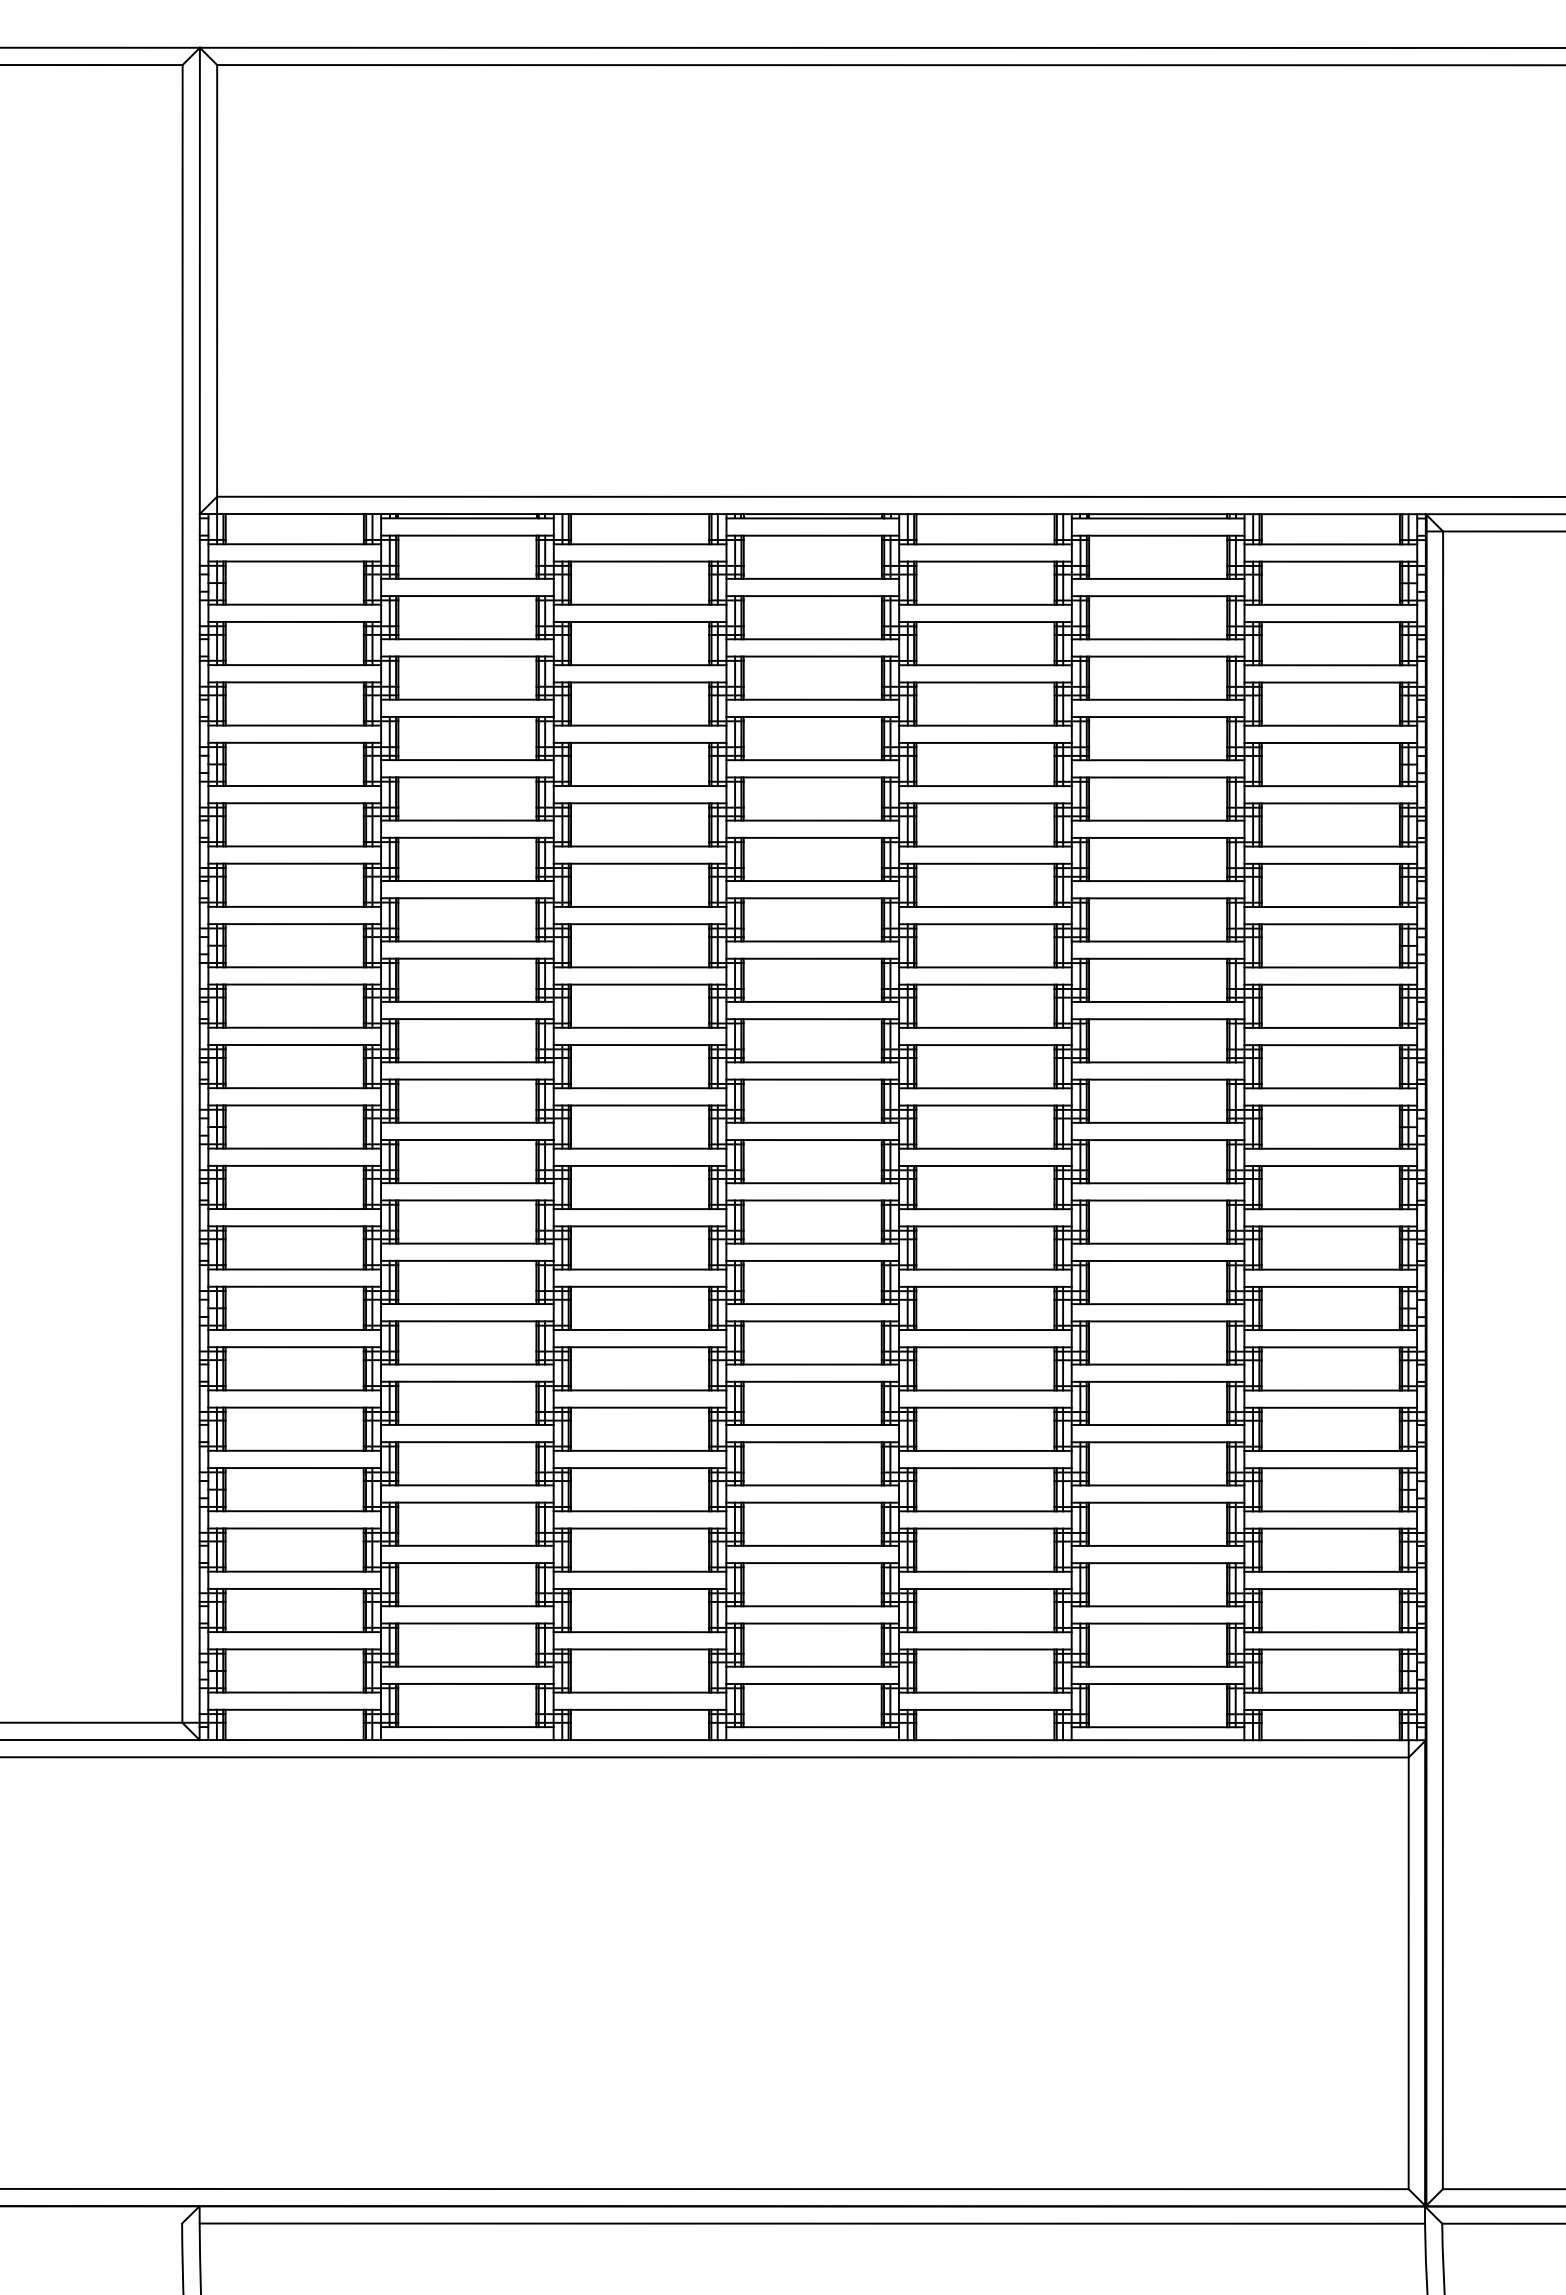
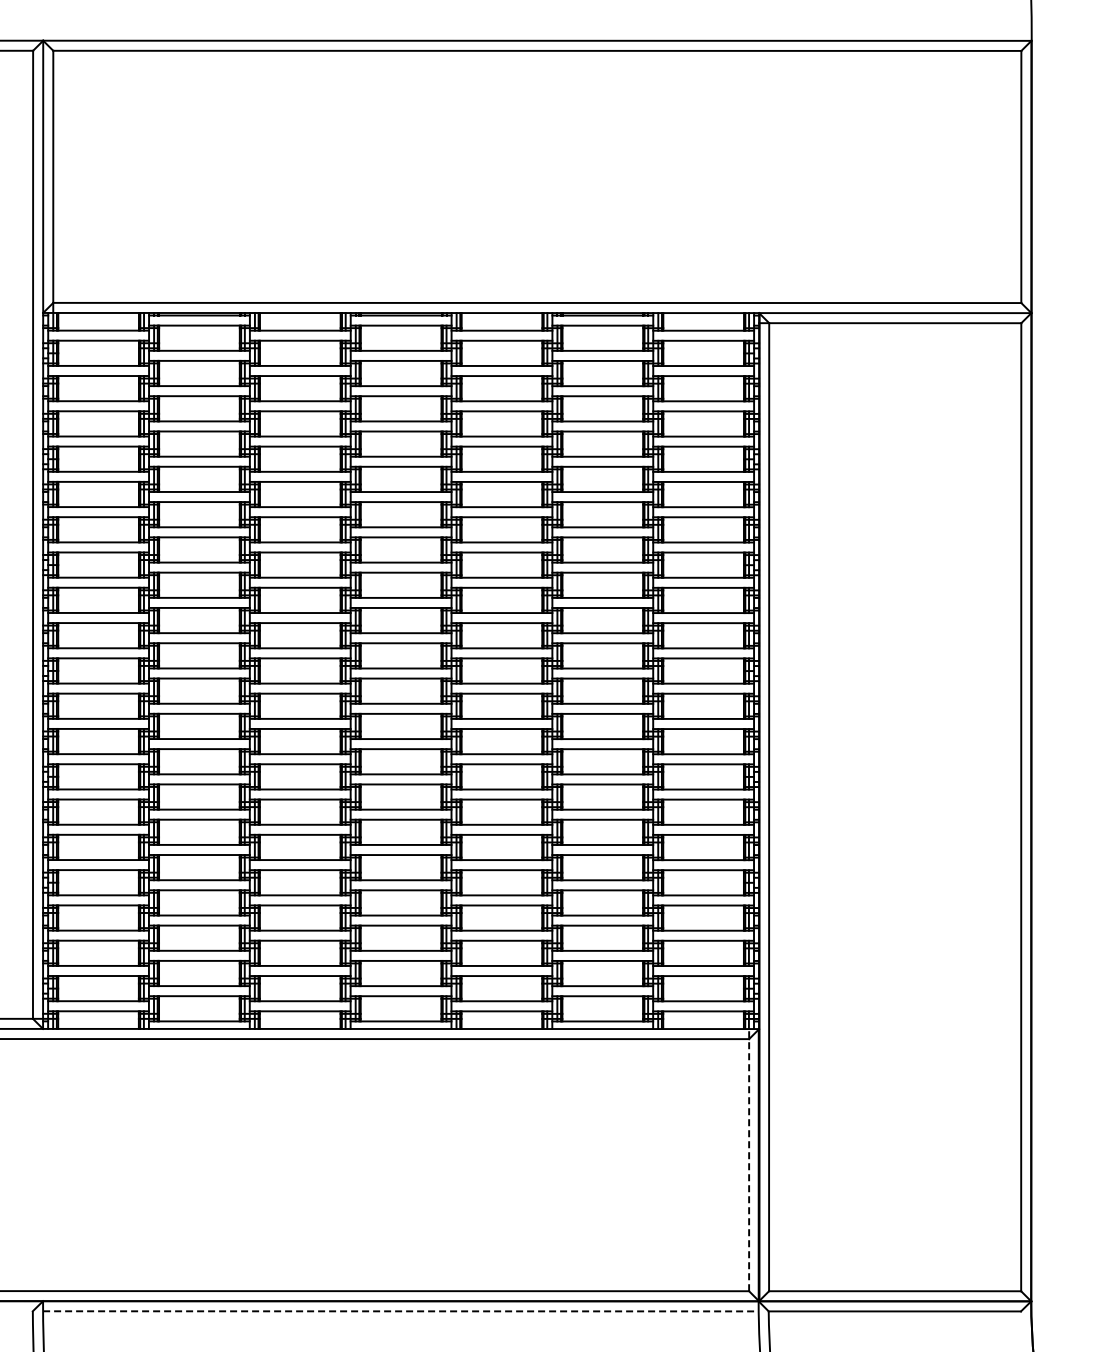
line: (1409, 1963) -> (749, 1159), solid -> dashed
line: (811, 2223) -> (400, 1311), solid -> dashed

